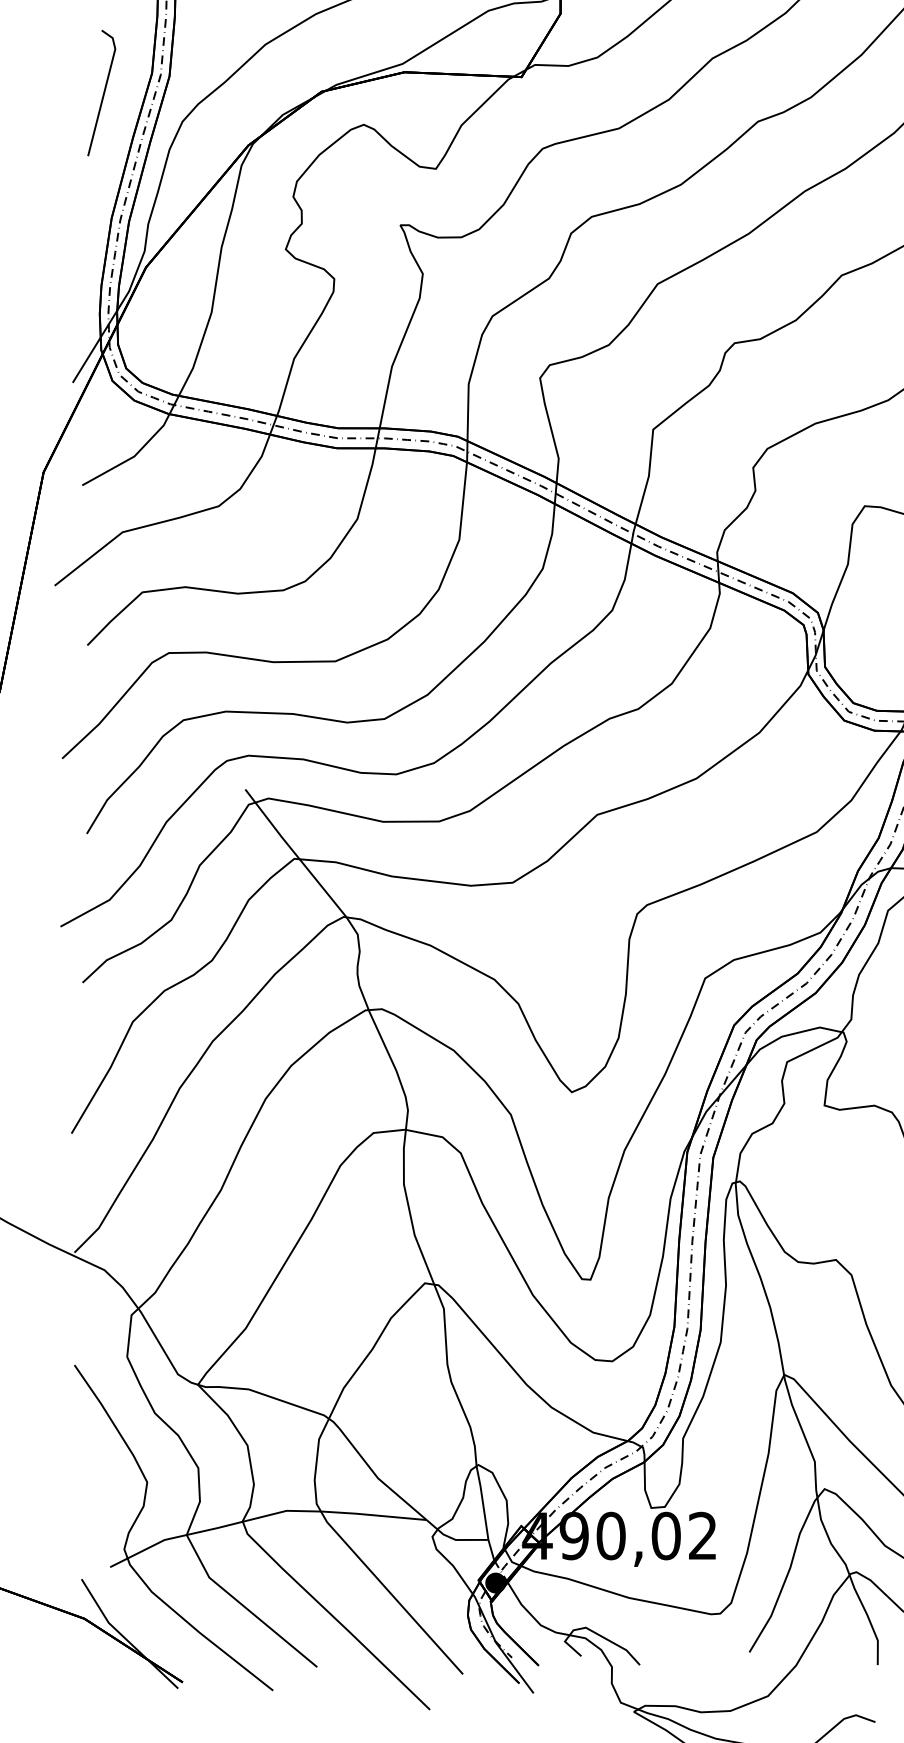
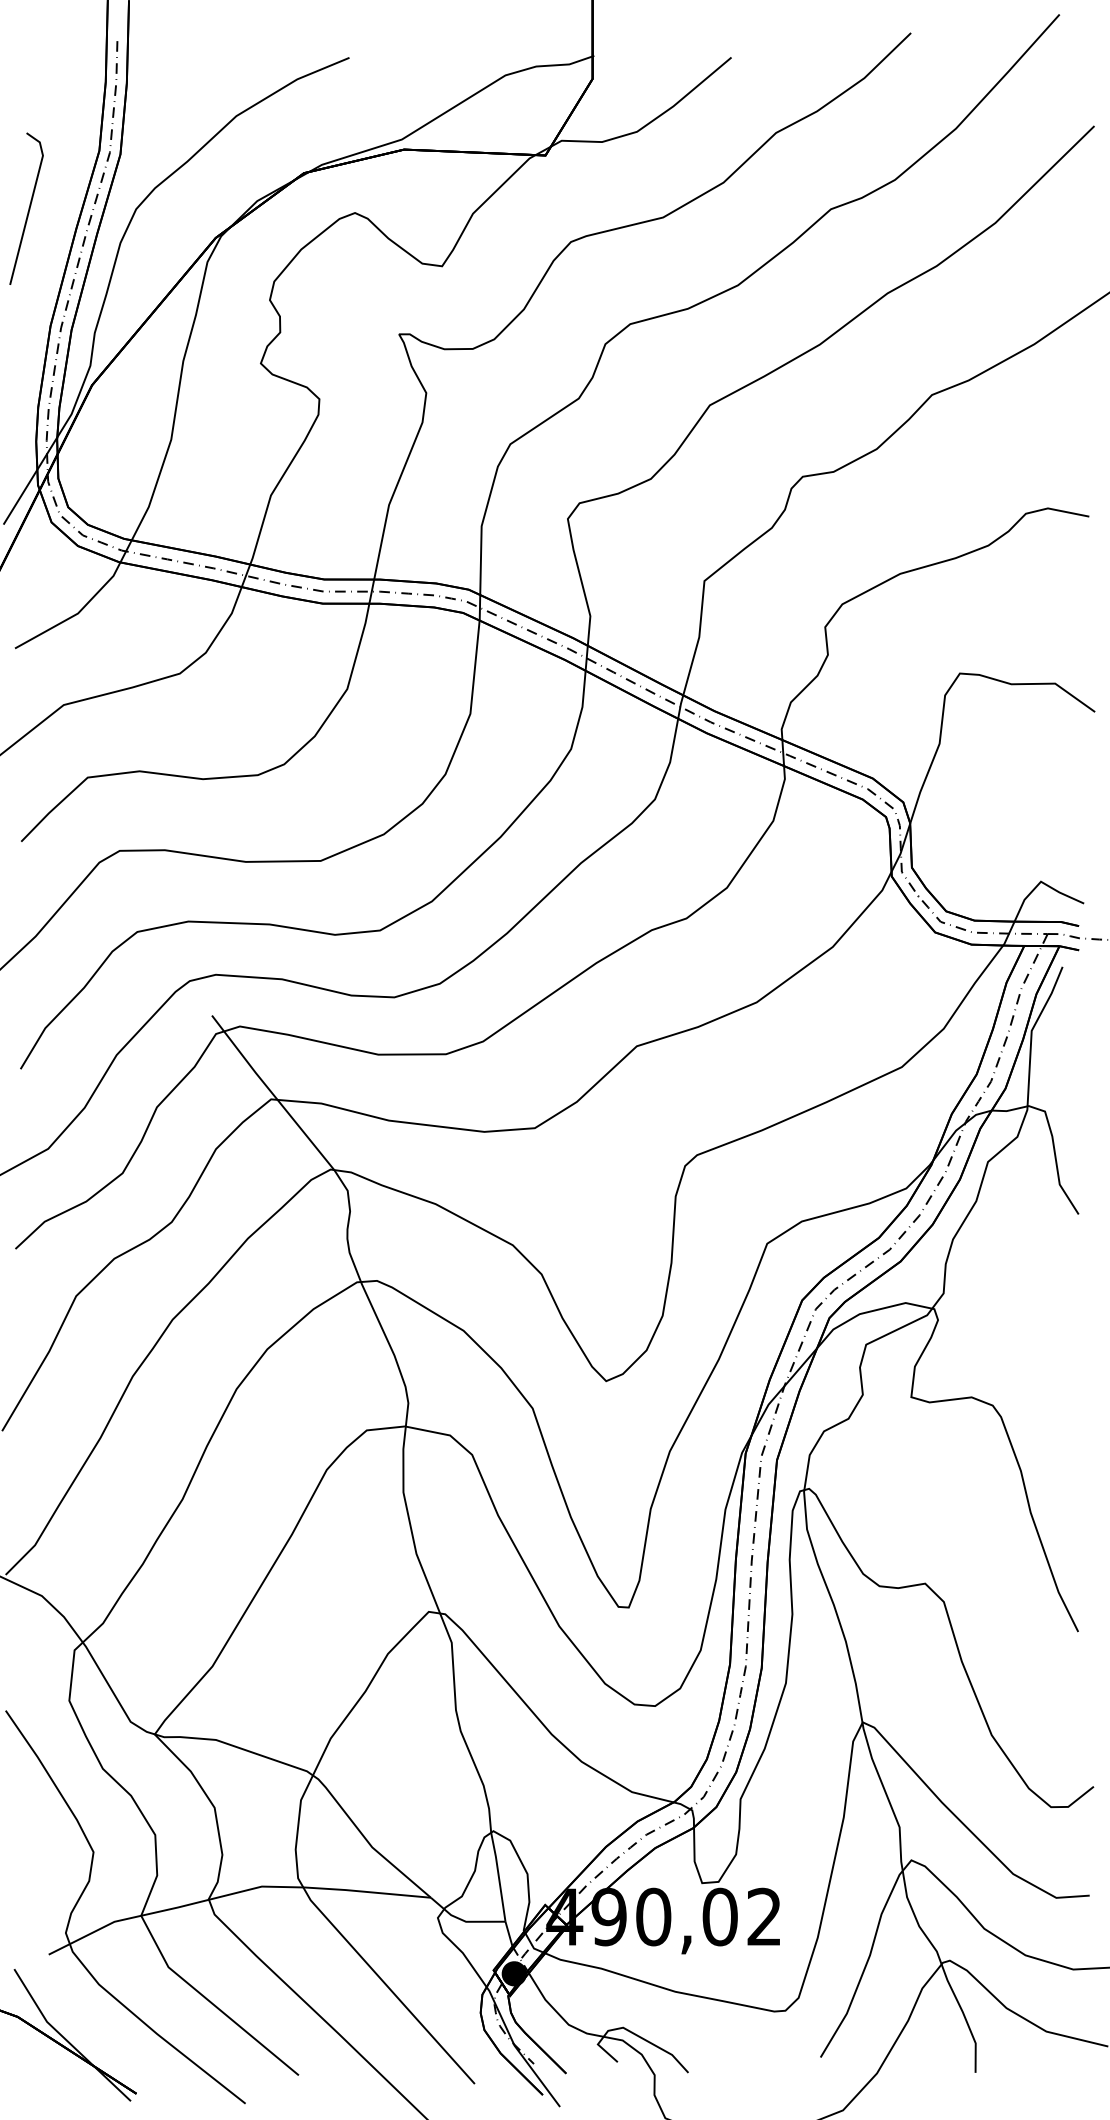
line: (103, 92) -> (28, 208), moved

